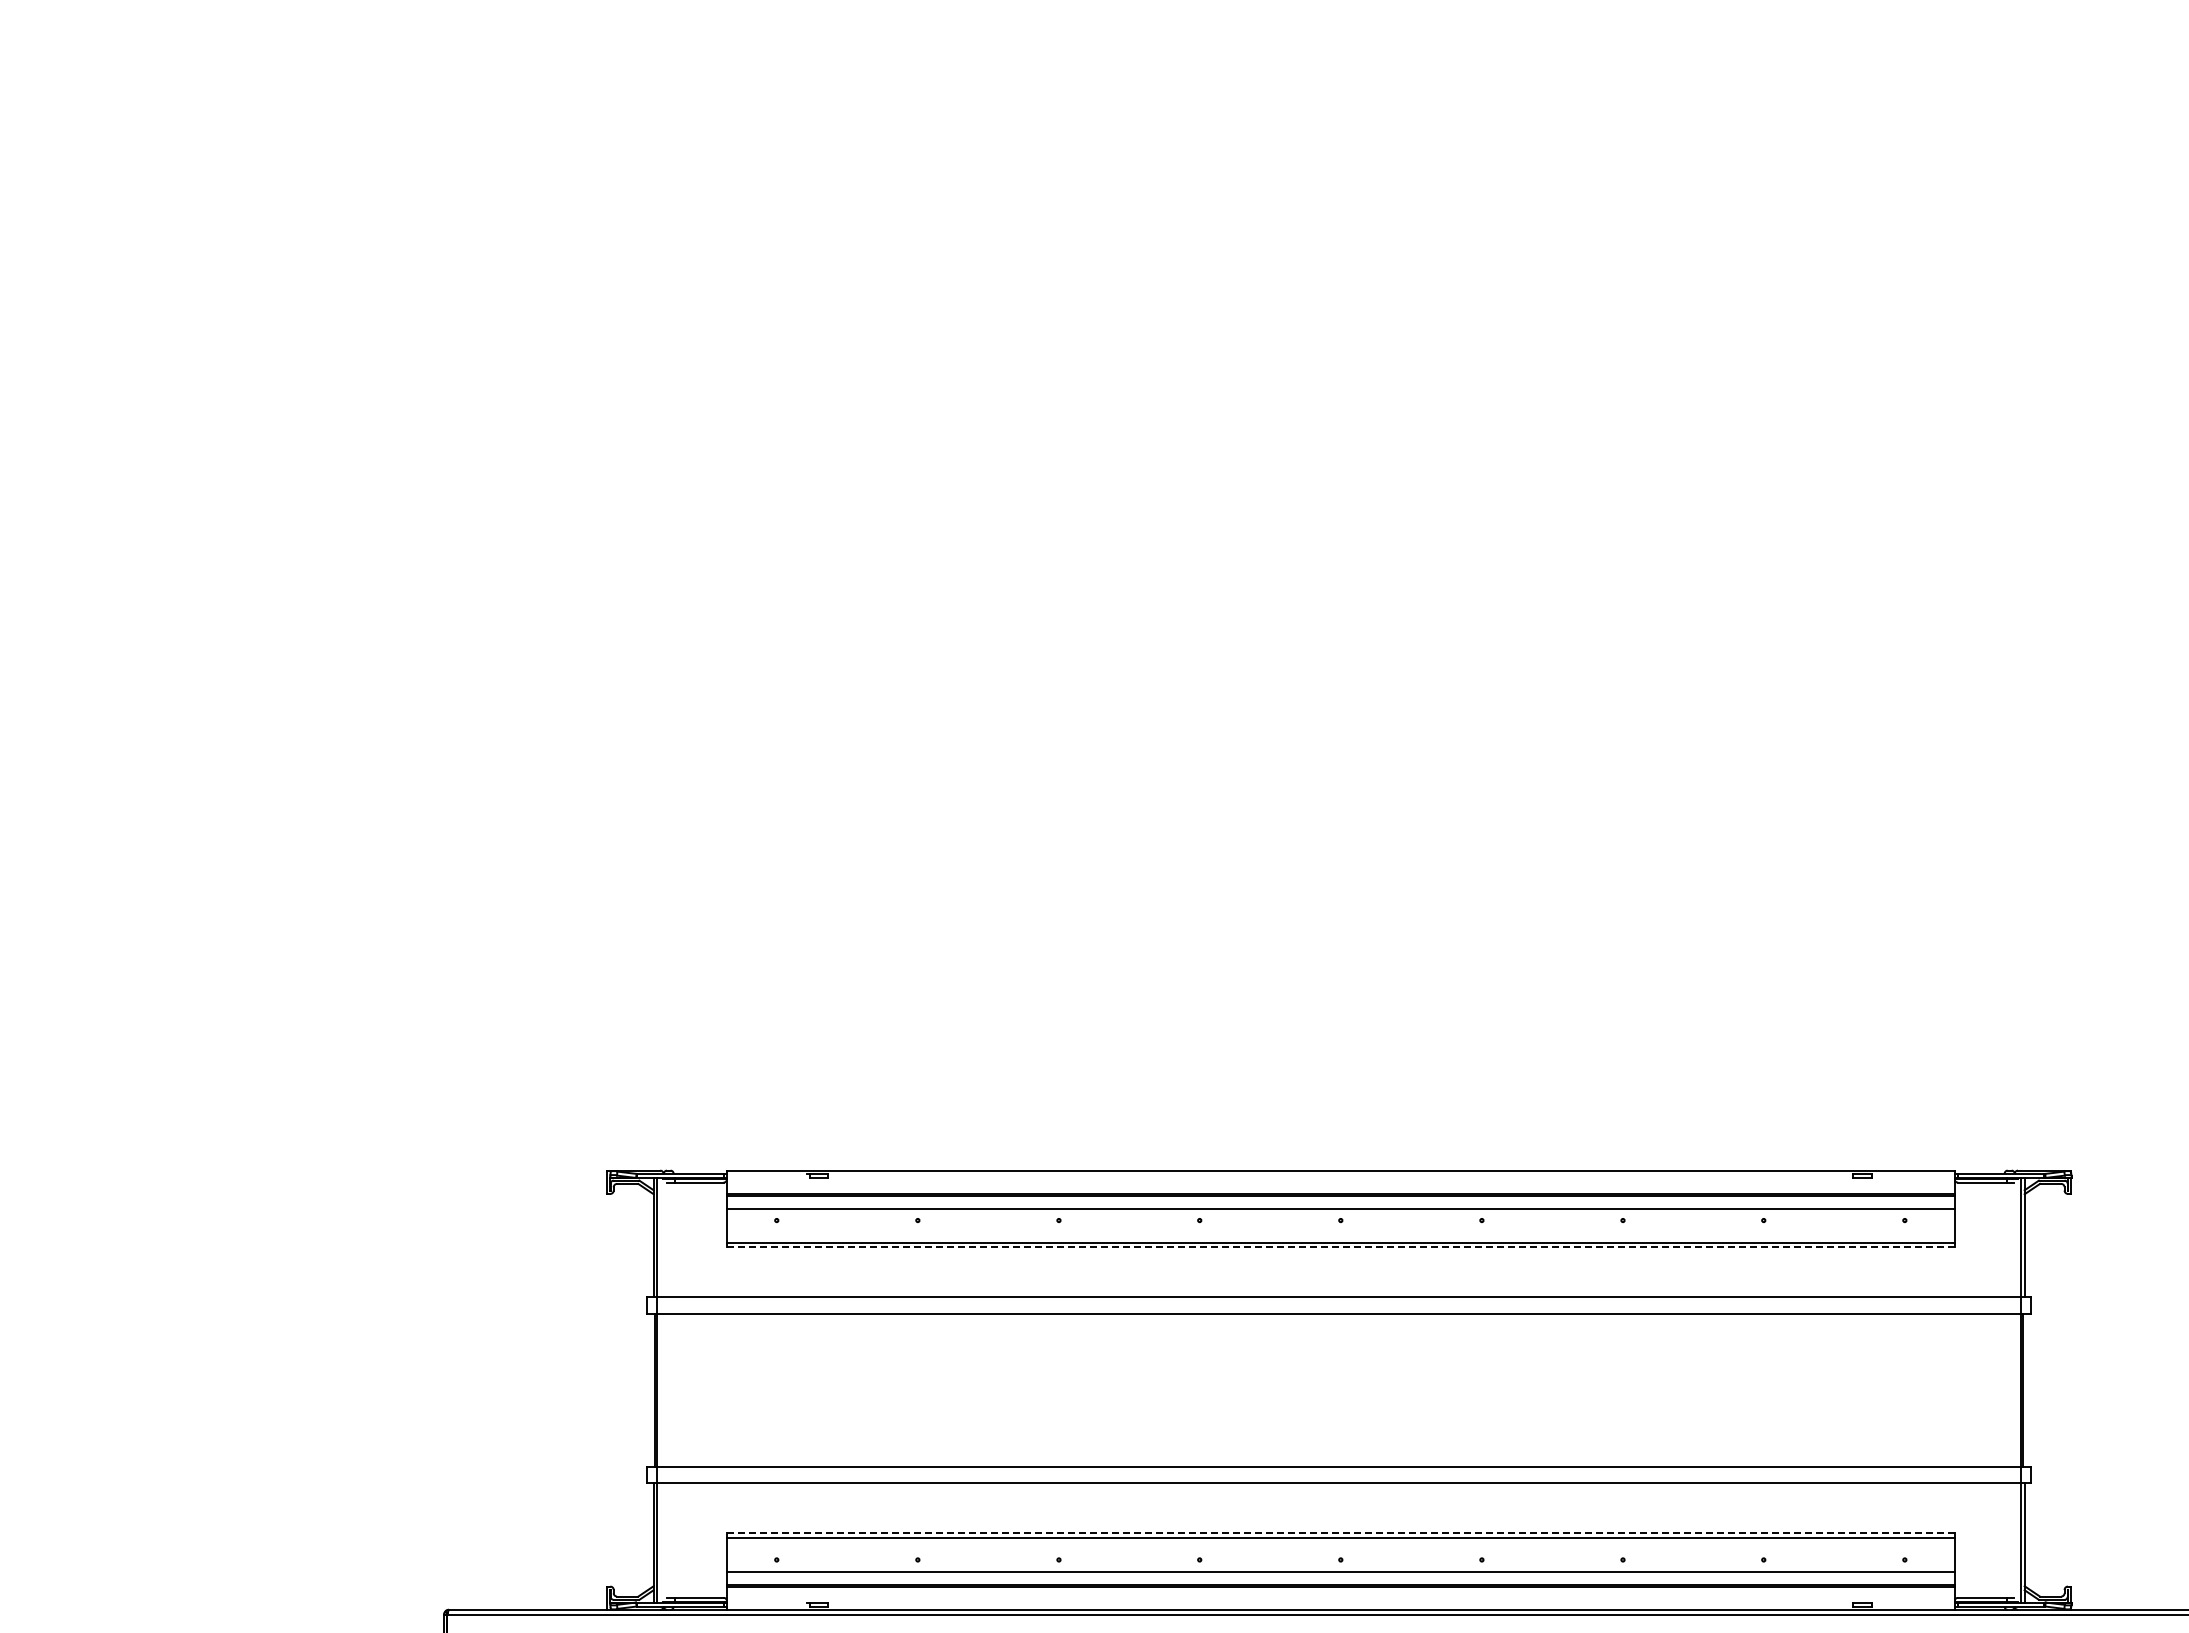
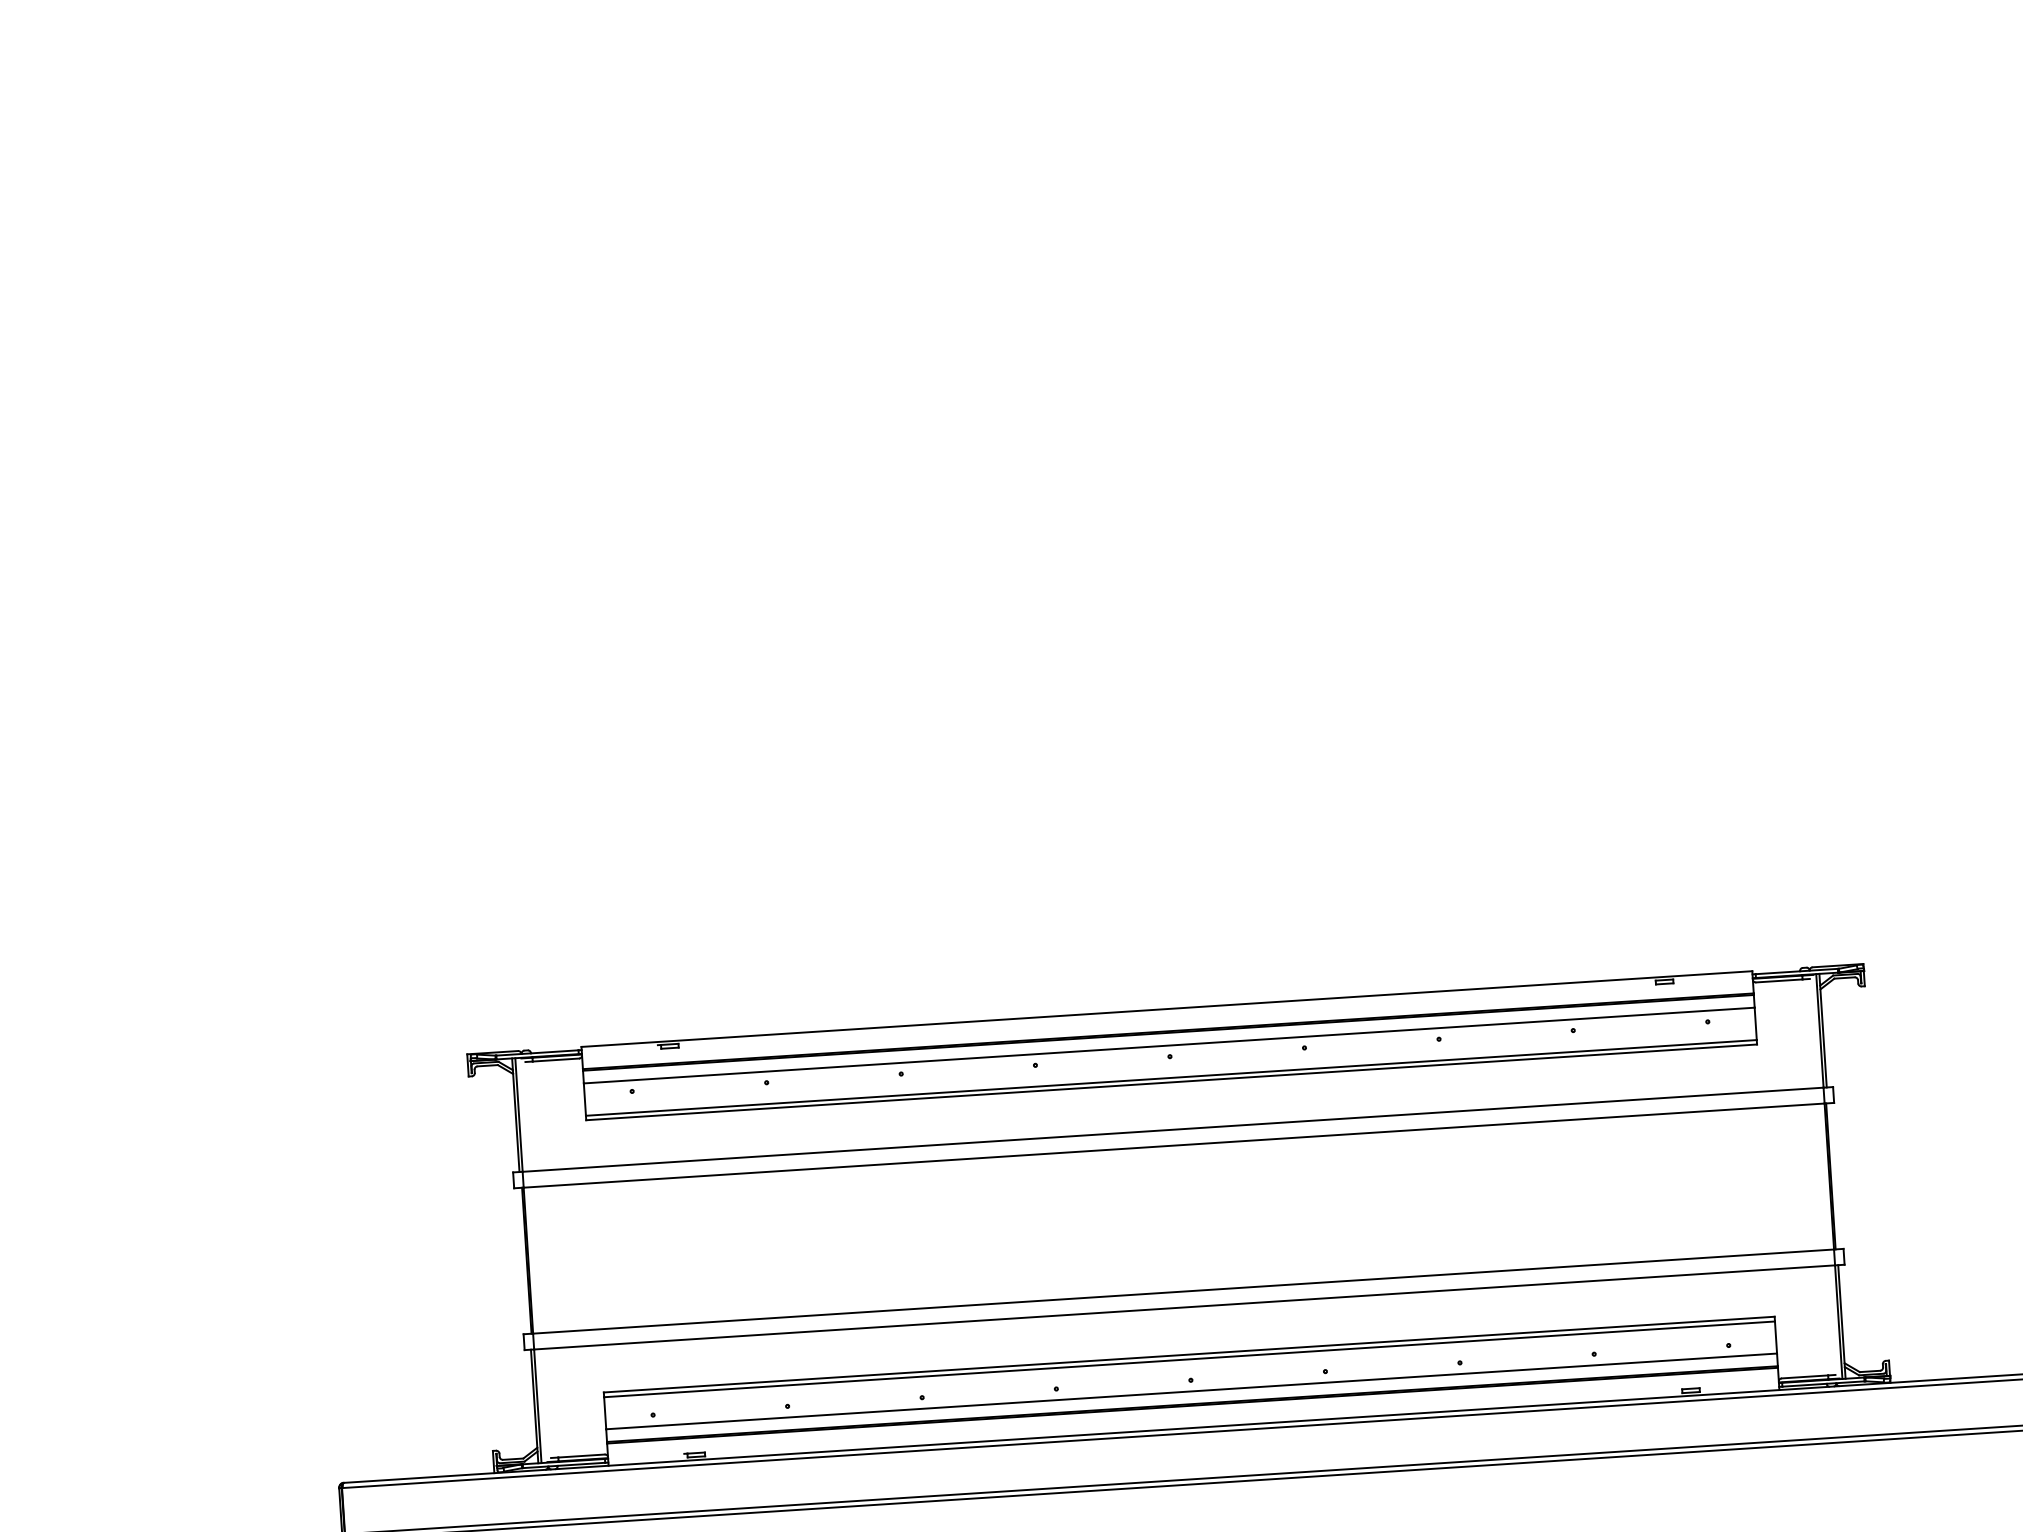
line: (1340, 1247) -> (1171, 1082), dashed -> solid
line: (1340, 1533) -> (1188, 1355), dashed -> solid

